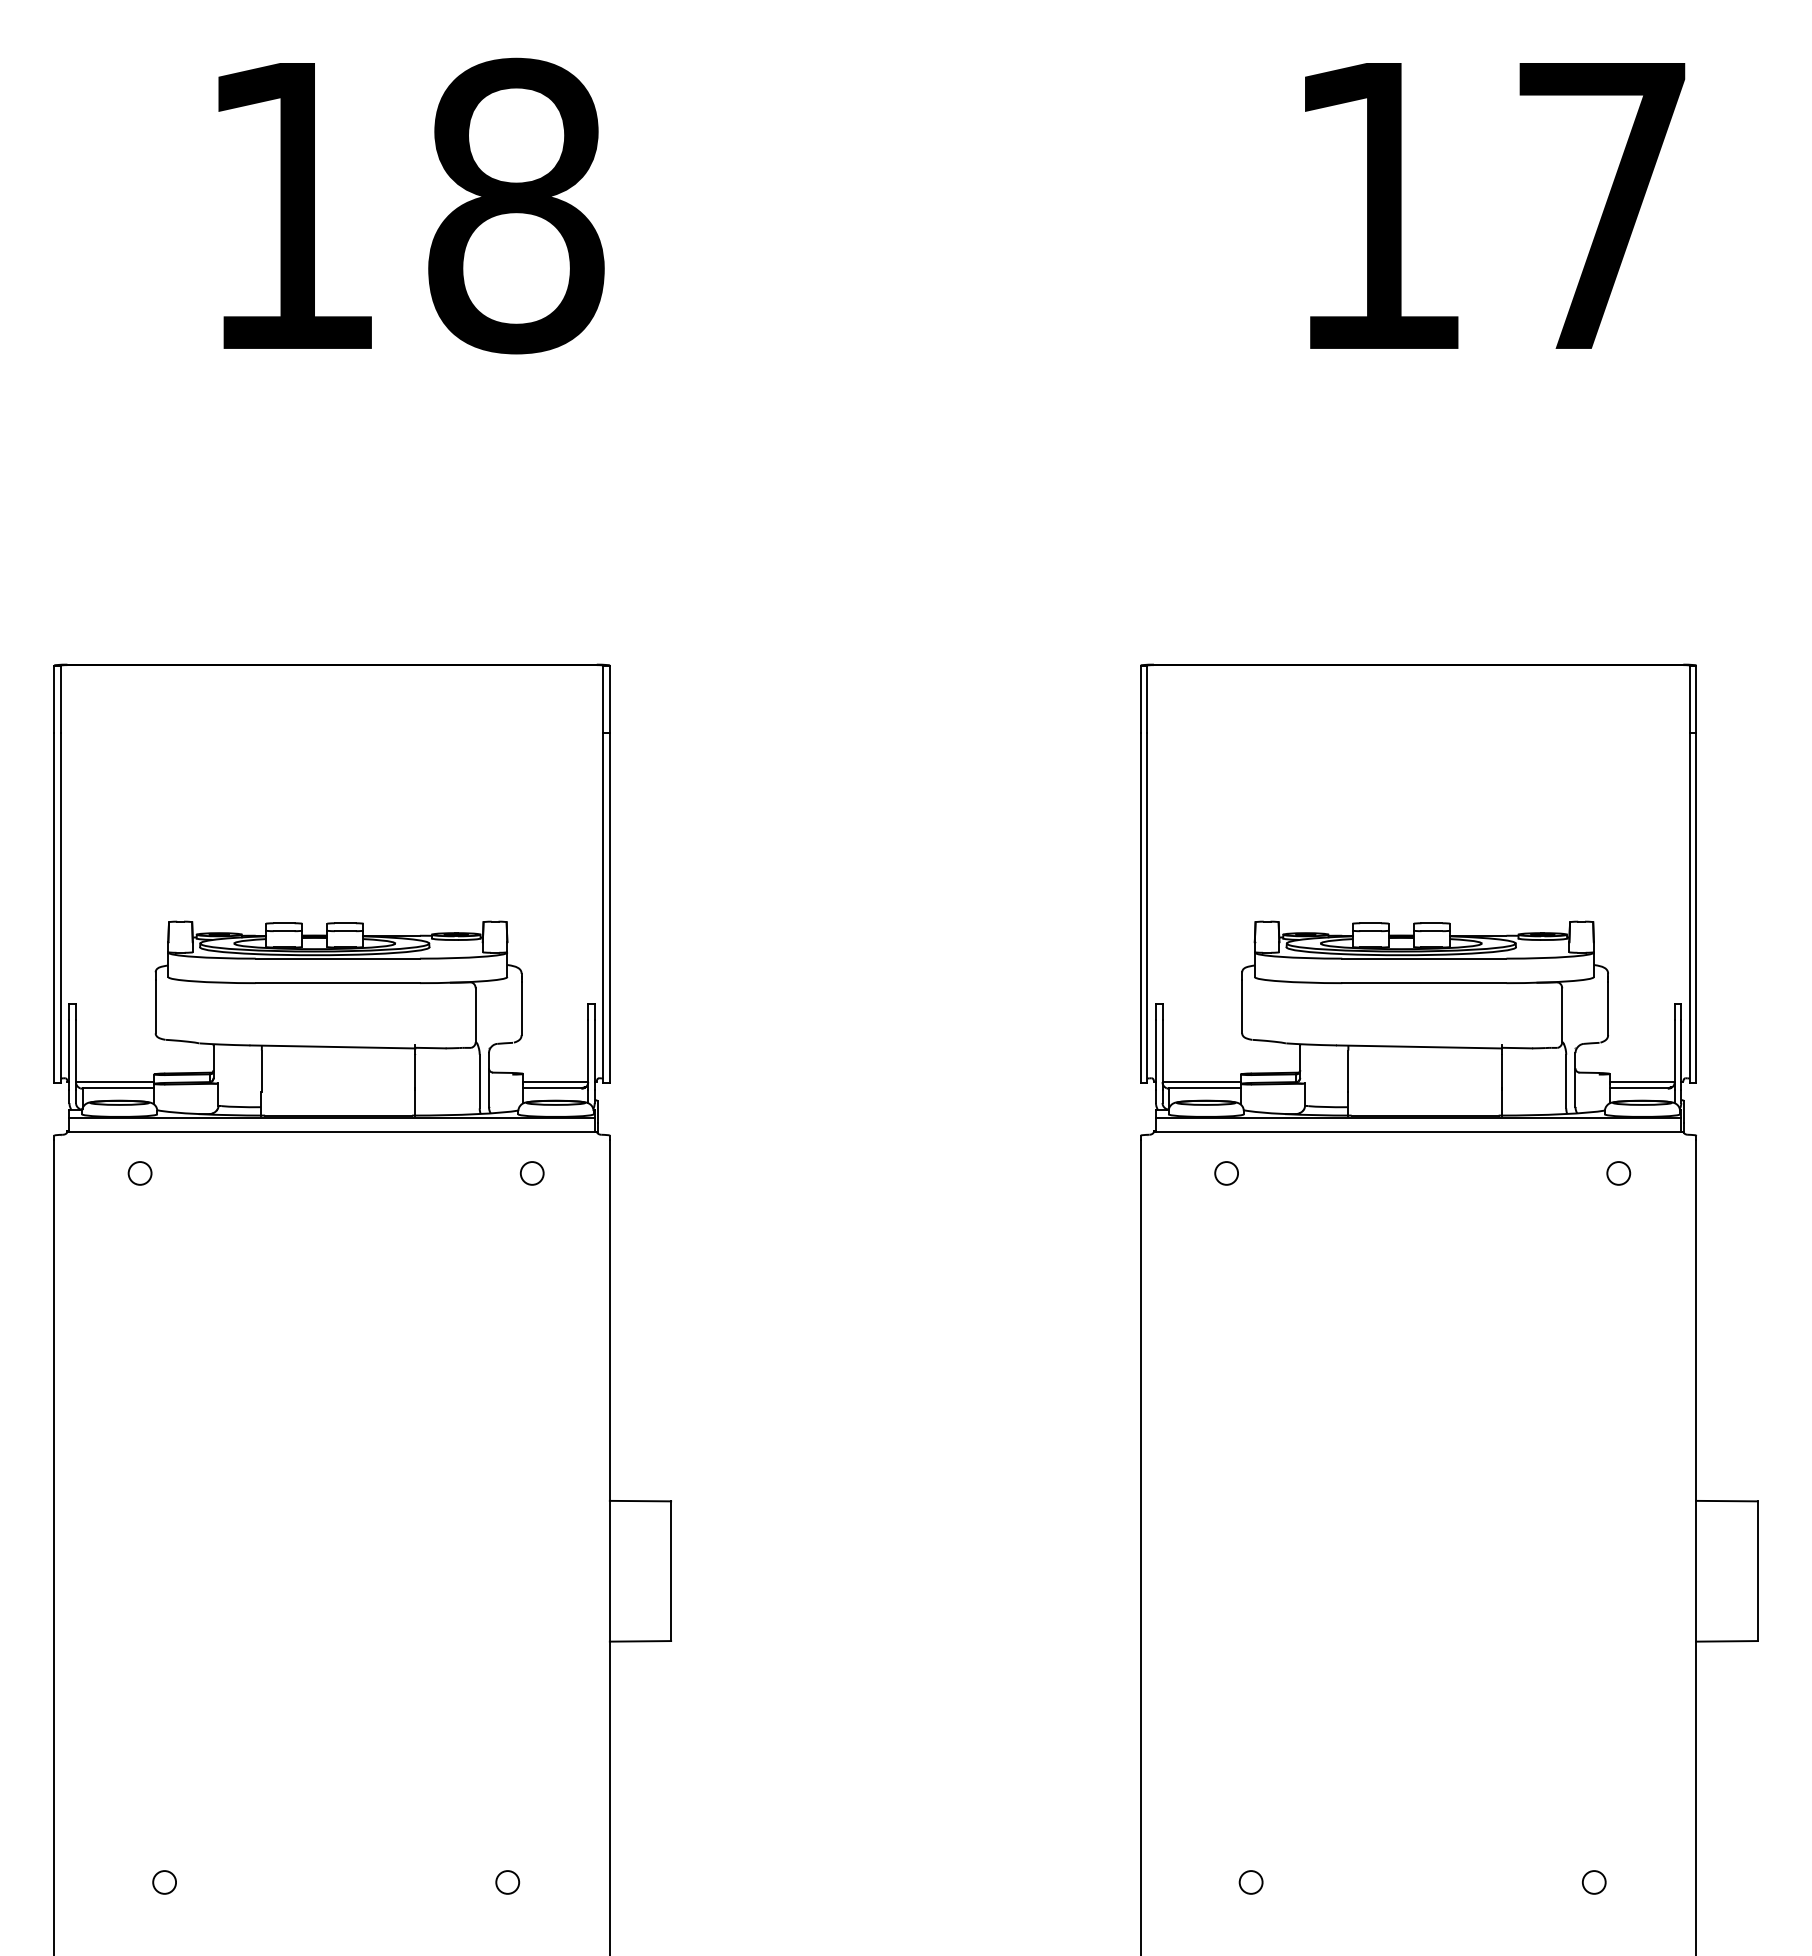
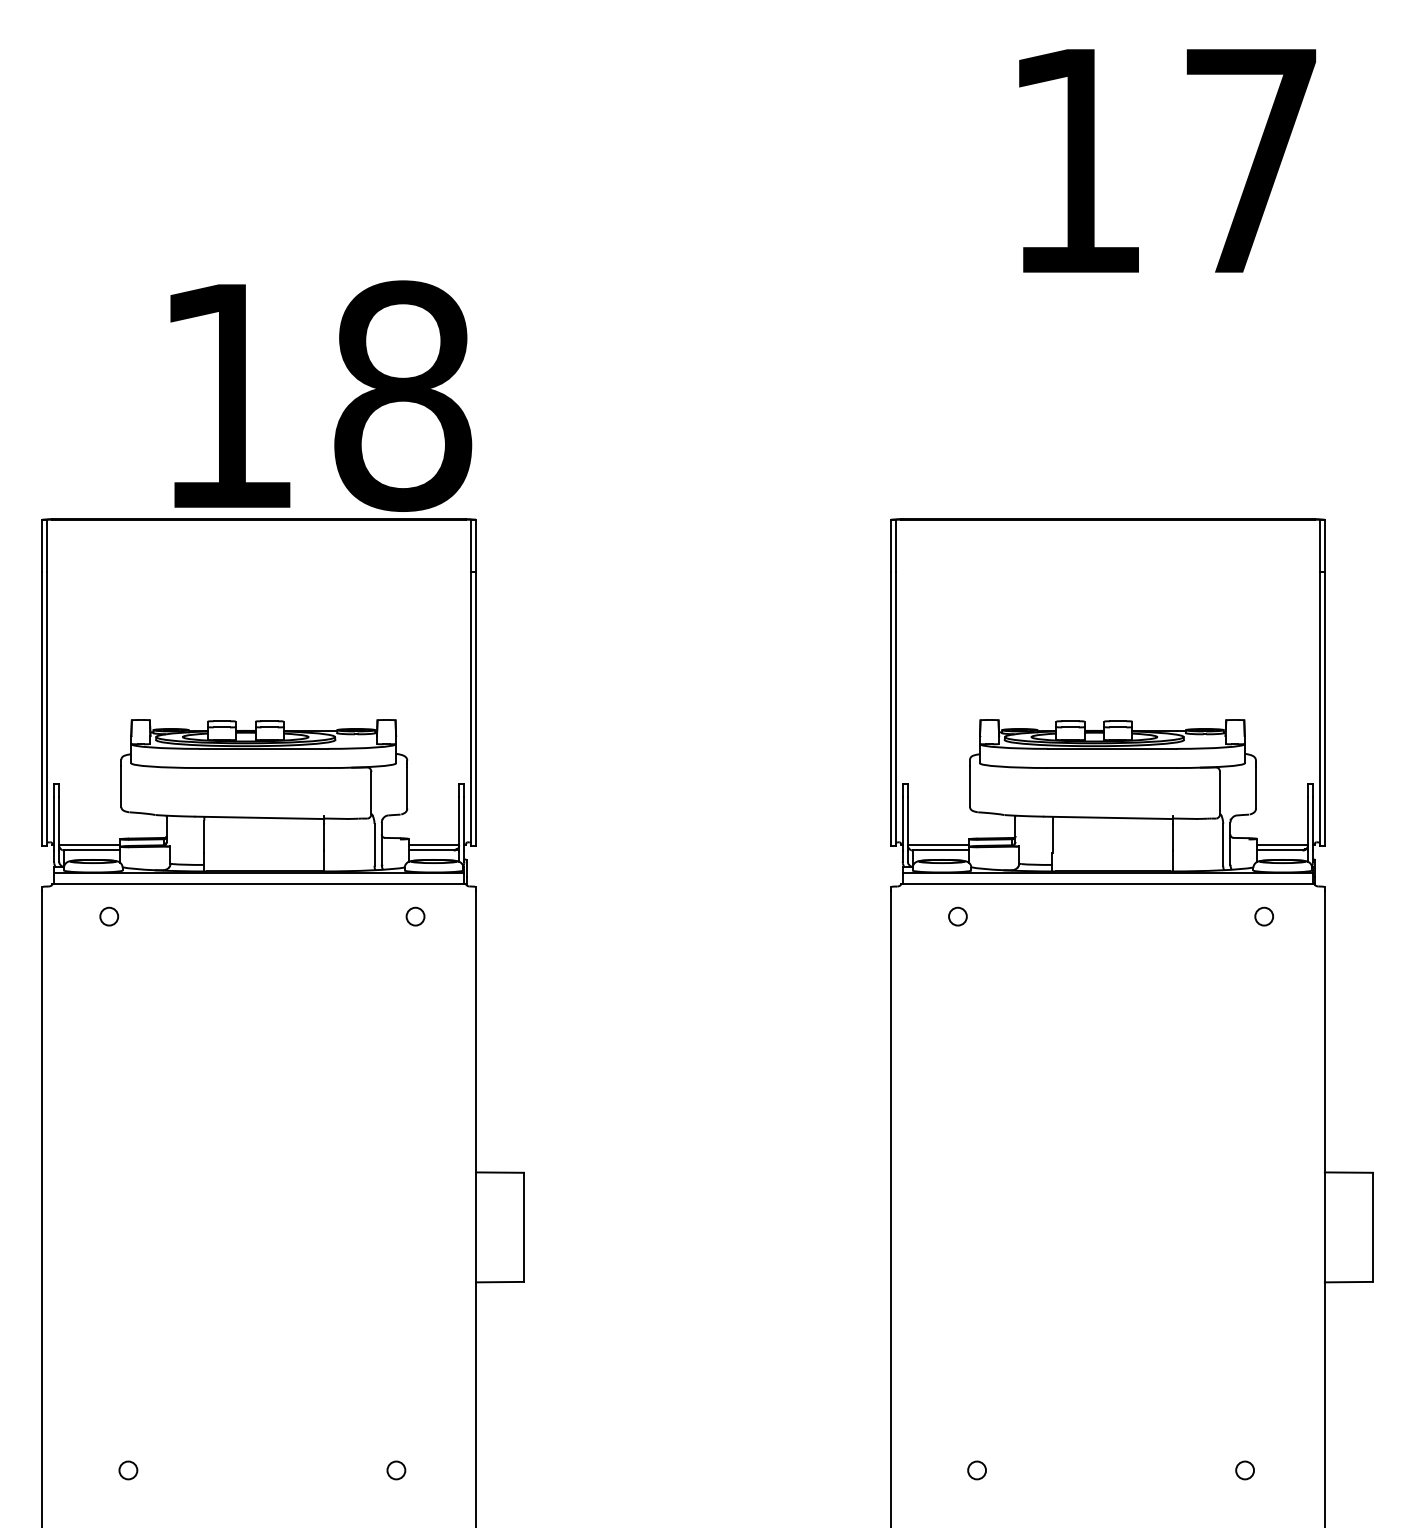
text: (411, 205) -> (321, 395), moved

